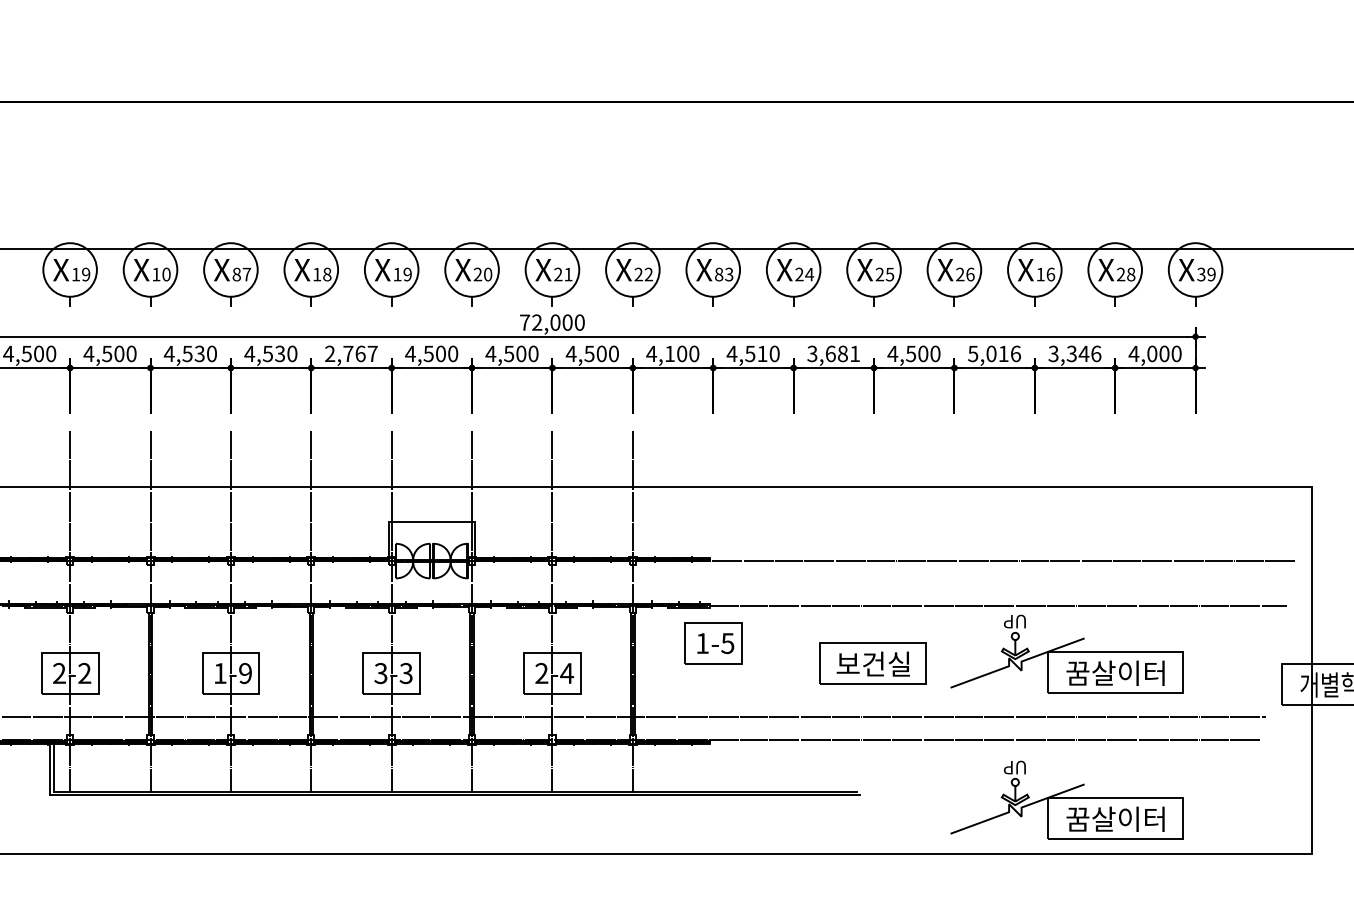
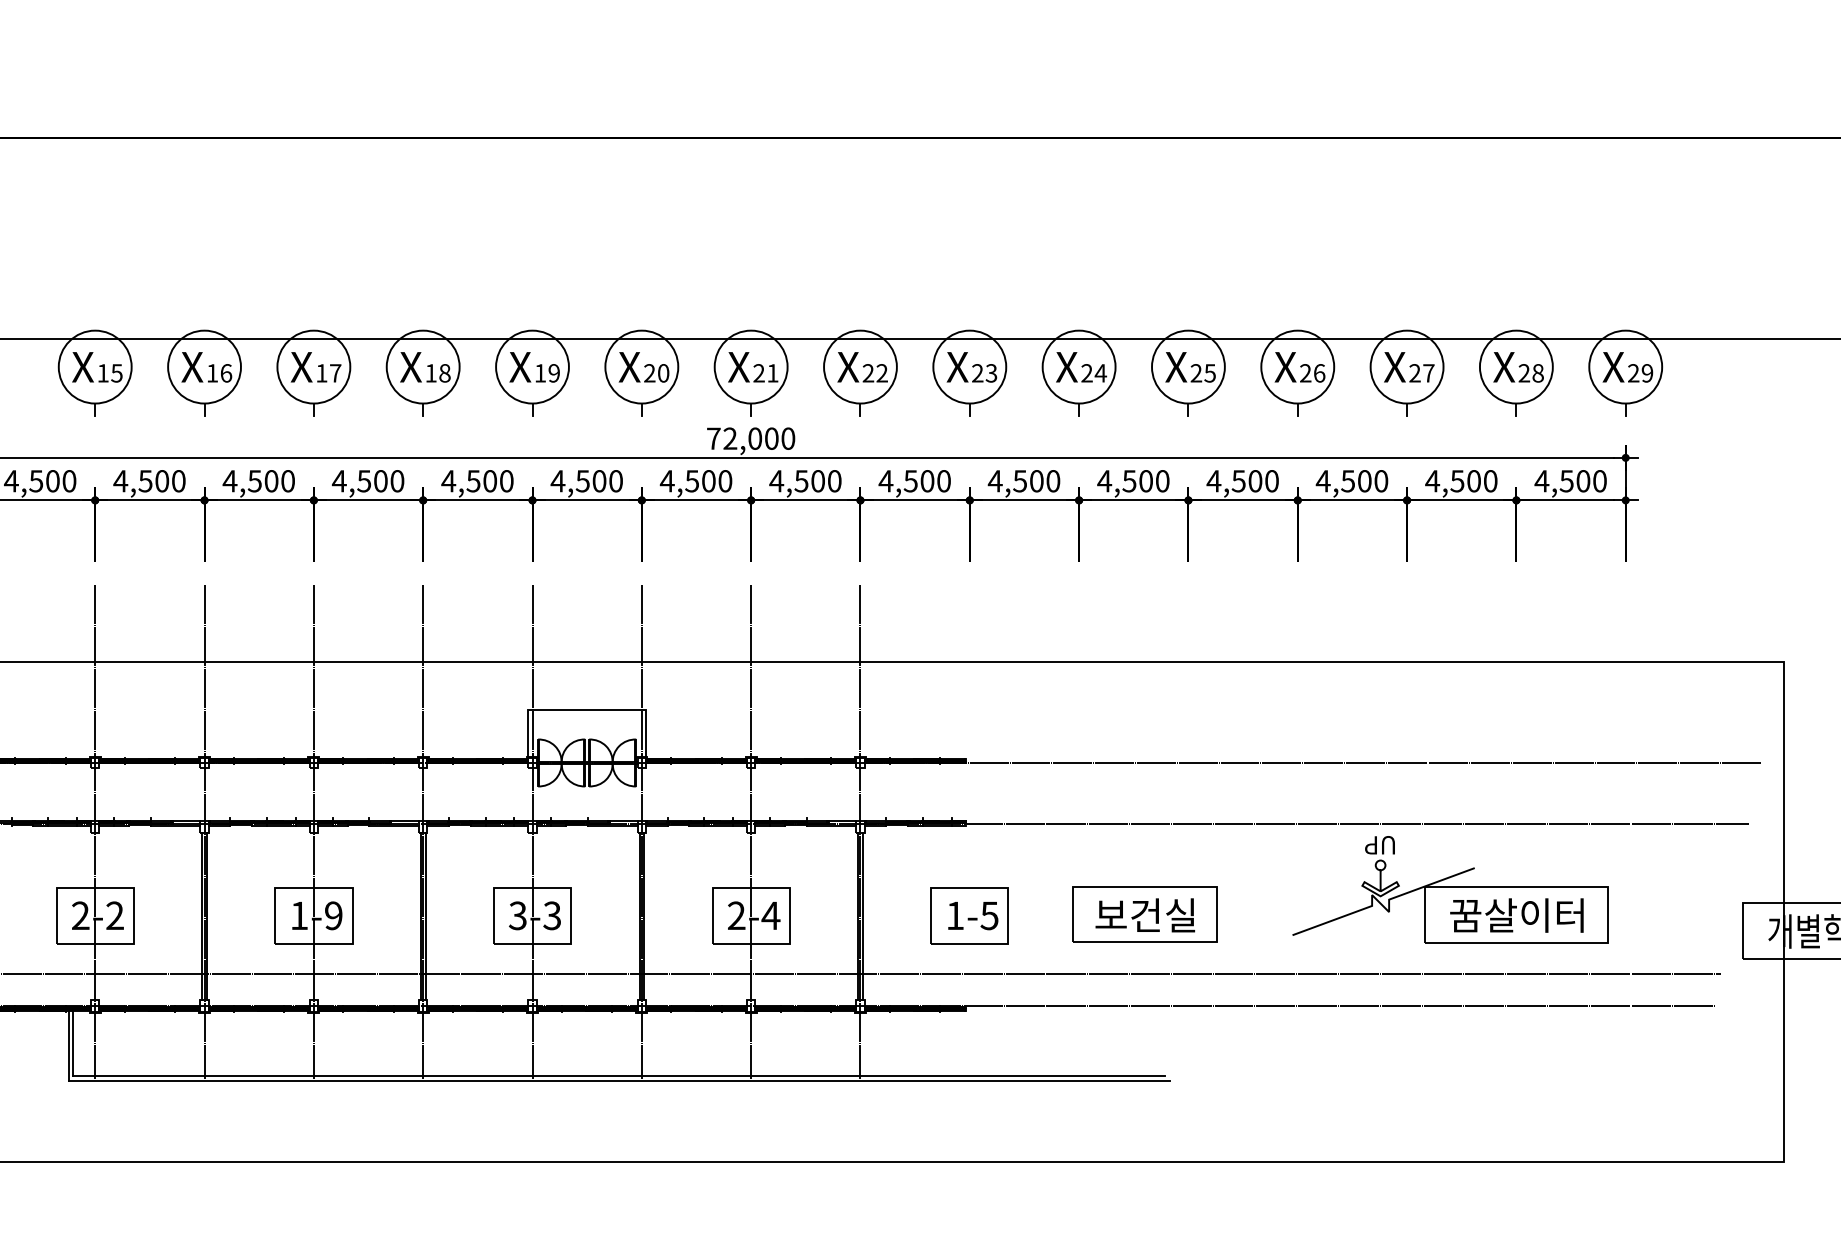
text: (85, 274) -> (116, 373), 19 -> 15
text: (166, 274) -> (226, 373), 10 -> 16
text: (236, 274) -> (321, 373), 87 -> 17
text: (719, 274) -> (978, 373), 83 -> 23
text: (1045, 274) -> (1421, 373), 16 -> 27
text: (1201, 274) -> (1633, 373), 39 -> 29
text: (199, 353) -> (271, 480), 4,530 -> 4,500
text: (280, 353) -> (381, 480), 4,530 -> 4,500
text: (350, 353) -> (476, 480), 2,767 -> 4,500
text: (669, 353) -> (910, 480), 4,100 -> 4,500
text: (762, 353) -> (1036, 480), 4,510 -> 4,500
text: (833, 353) -> (1133, 480), 3,681 -> 4,500
text: (993, 353) -> (1350, 480), 5,016 -> 4,500
text: (1074, 353) -> (1461, 480), 3,346 -> 4,500
text: (1152, 353) -> (1567, 480), 4,000 -> 4,500
part: (713, 643) -> (970, 915), moved
part: (872, 663) -> (1144, 914), moved
part: (1066, 799) -> (1450, 1087), removed

